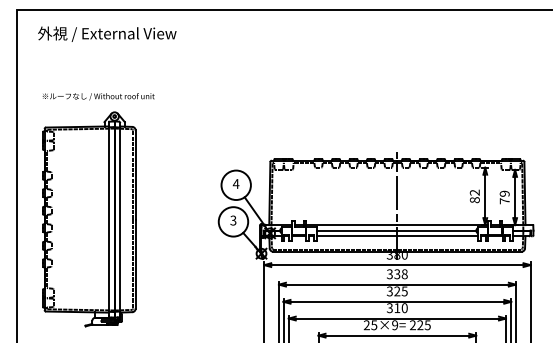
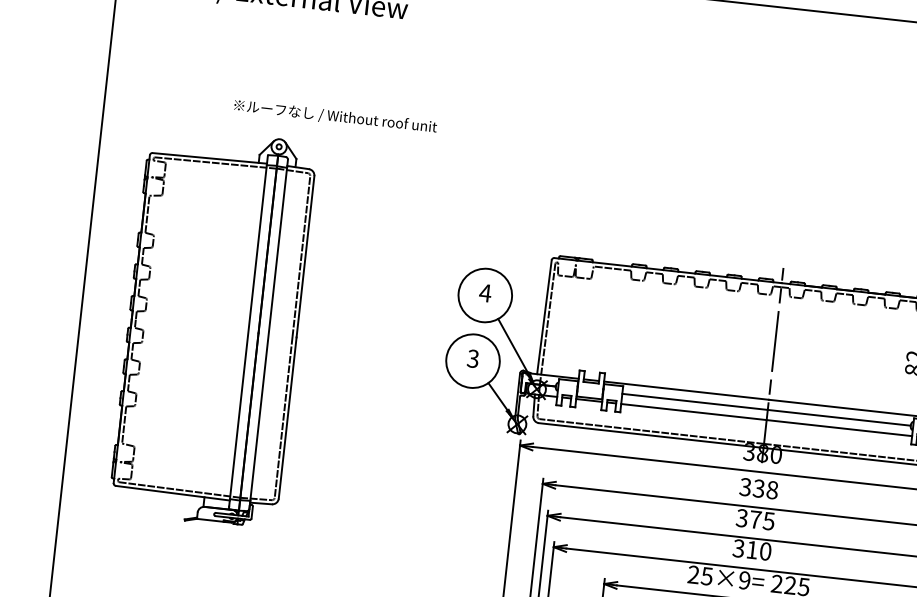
text: (98, 96) -> (335, 116), moved
text: (397, 291) -> (755, 519), 325 -> 375

